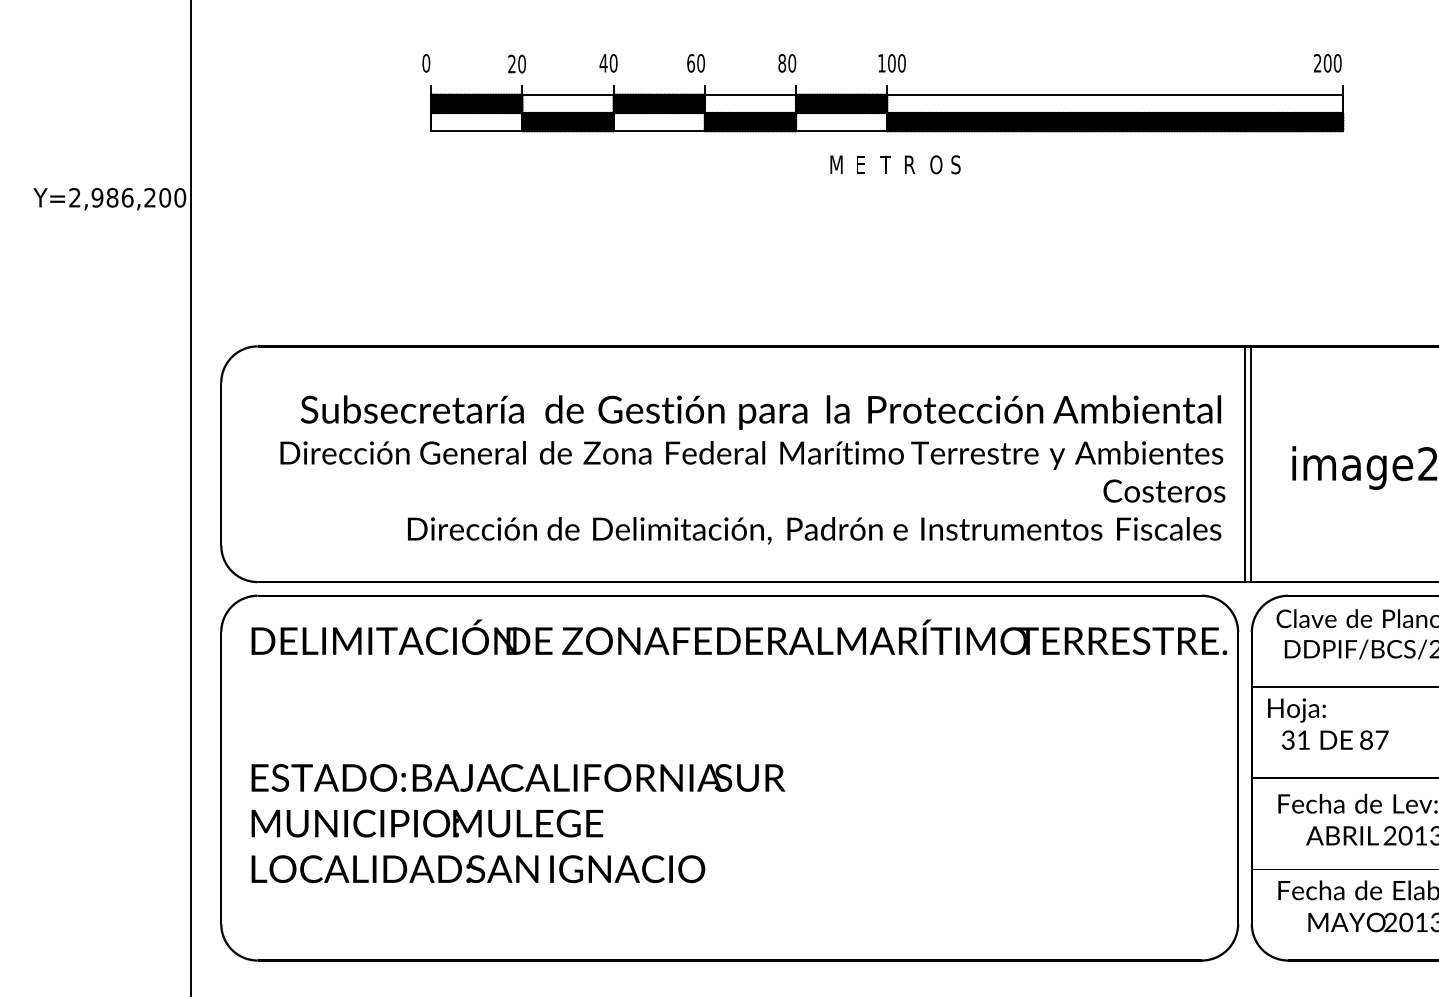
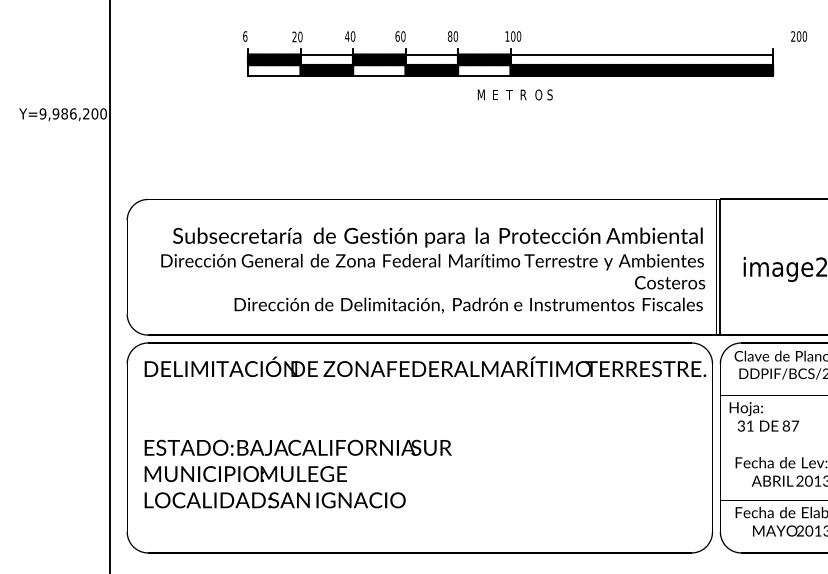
text: (426, 63) -> (245, 36), 0 -> 6
text: (1328, 63) -> (799, 36), moved
text: (74, 197) -> (42, 113), Y=2,986,200 -> Y=9,986,200

